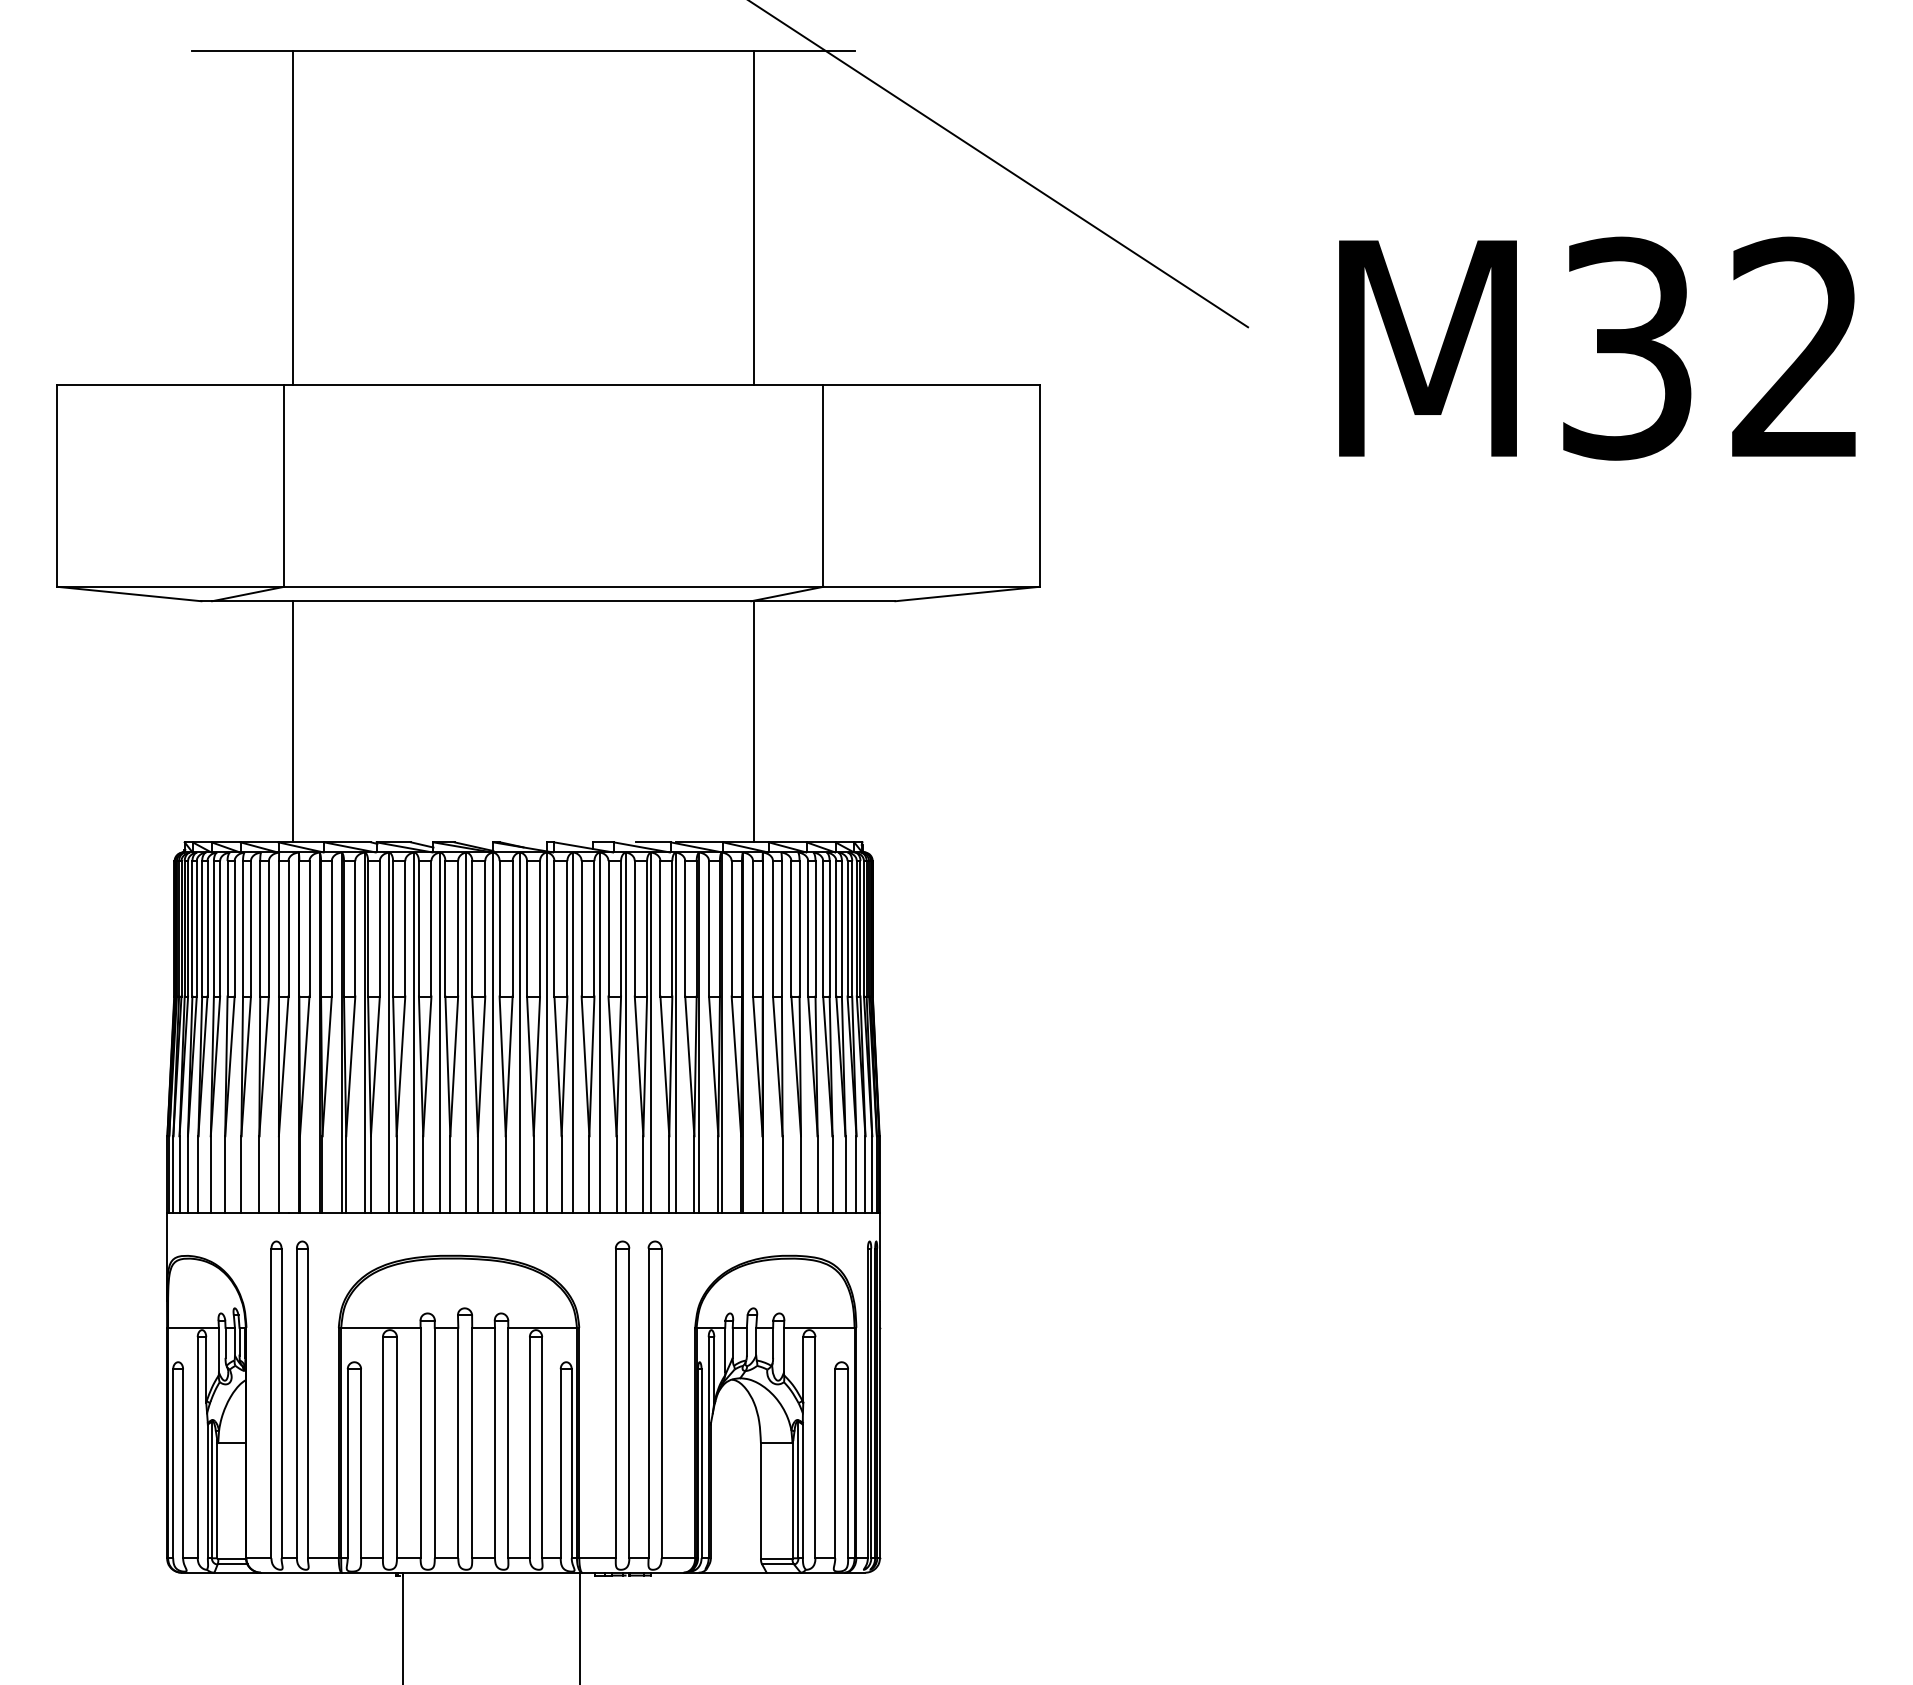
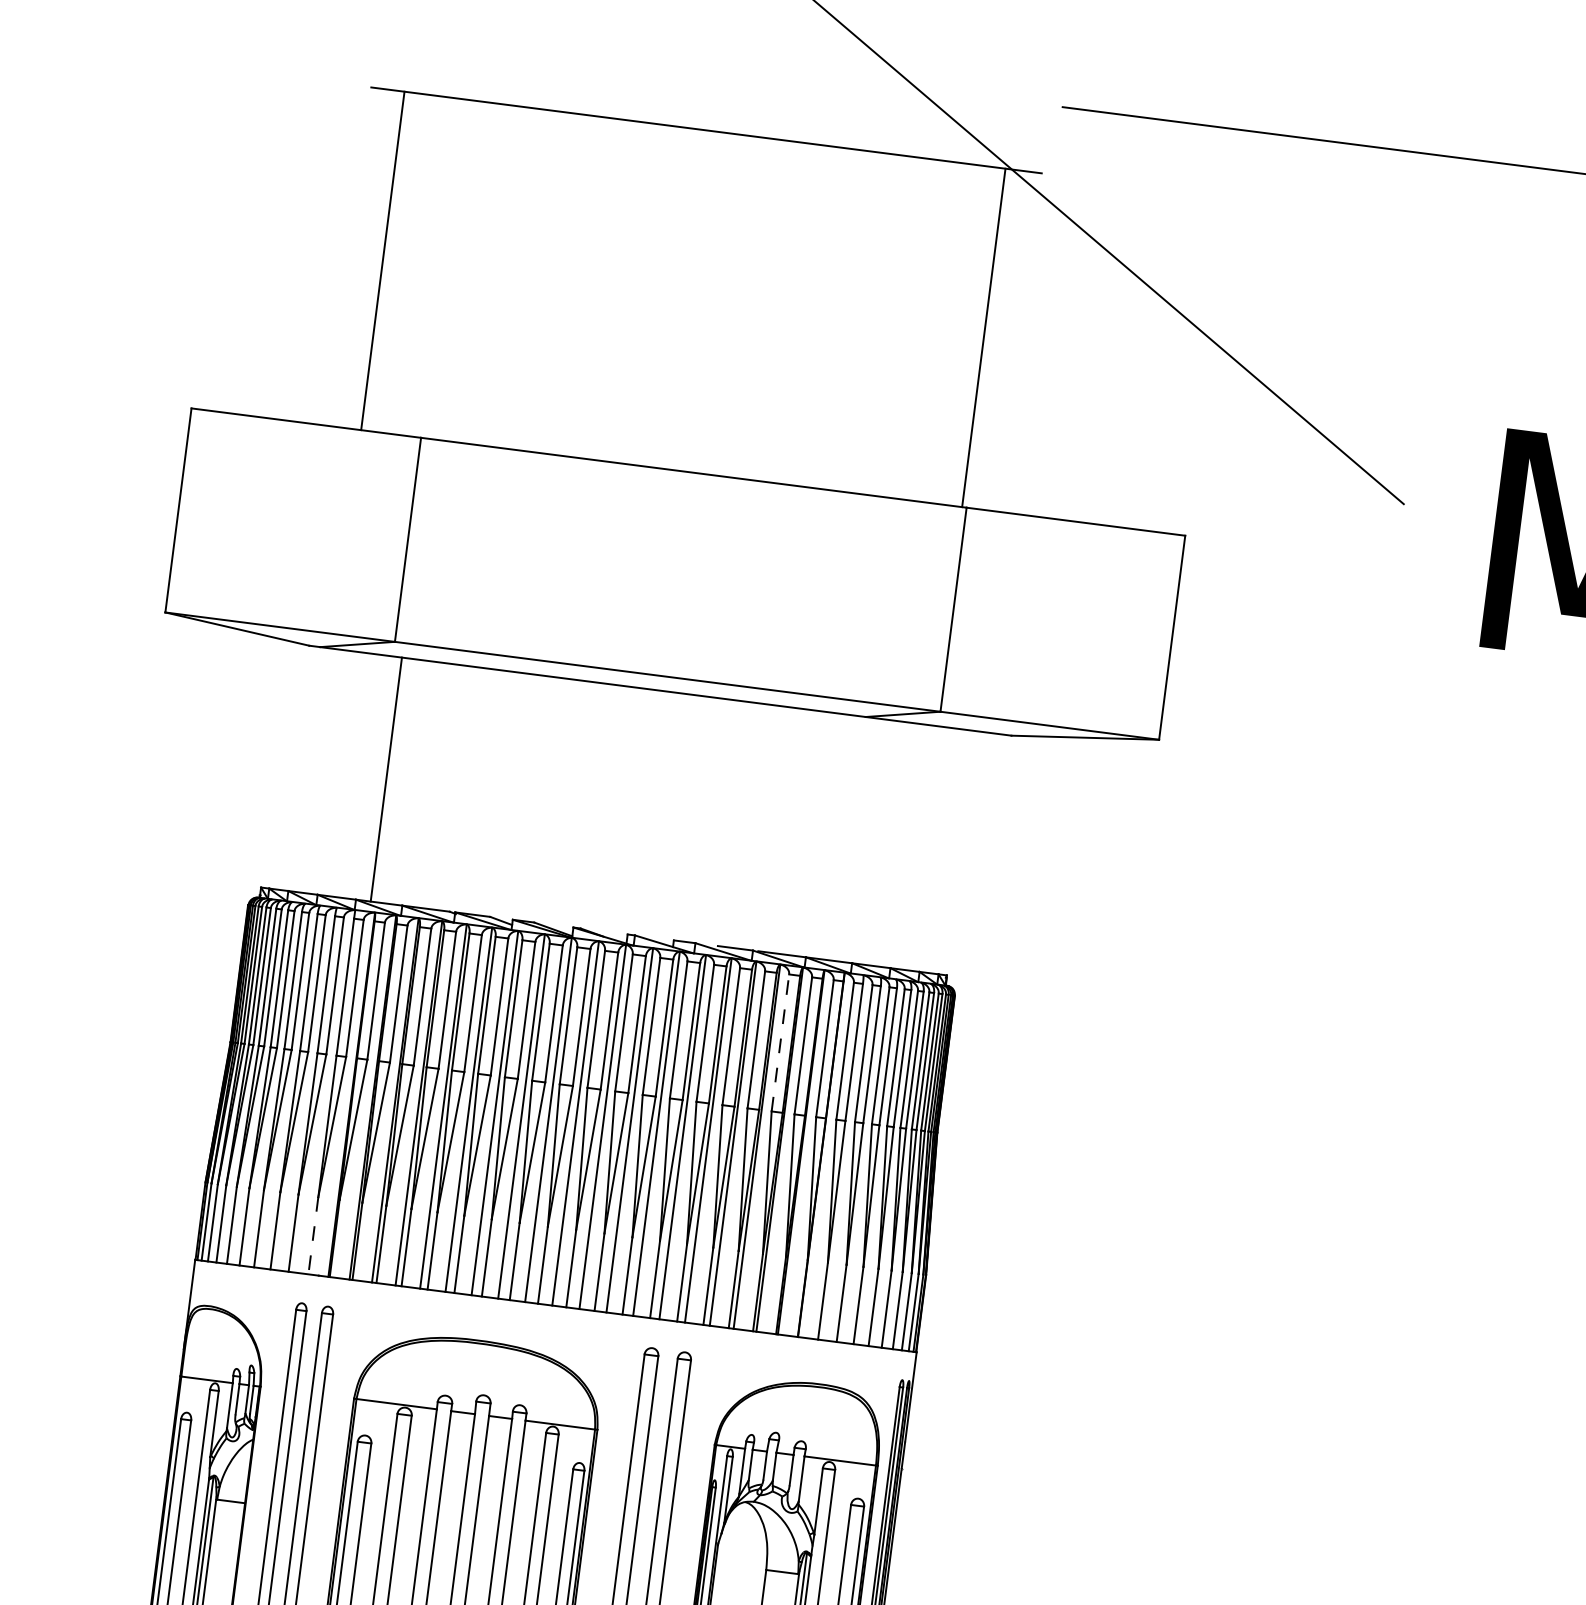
line: (293, 217) -> (383, 260), moved
line: (754, 217) -> (984, 337), moved
line: (754, 721) -> (853, 839), removed
line: (709, 928) -> (780, 1042), solid -> dashed
line: (278, 1174) -> (312, 1235), solid -> dashed

